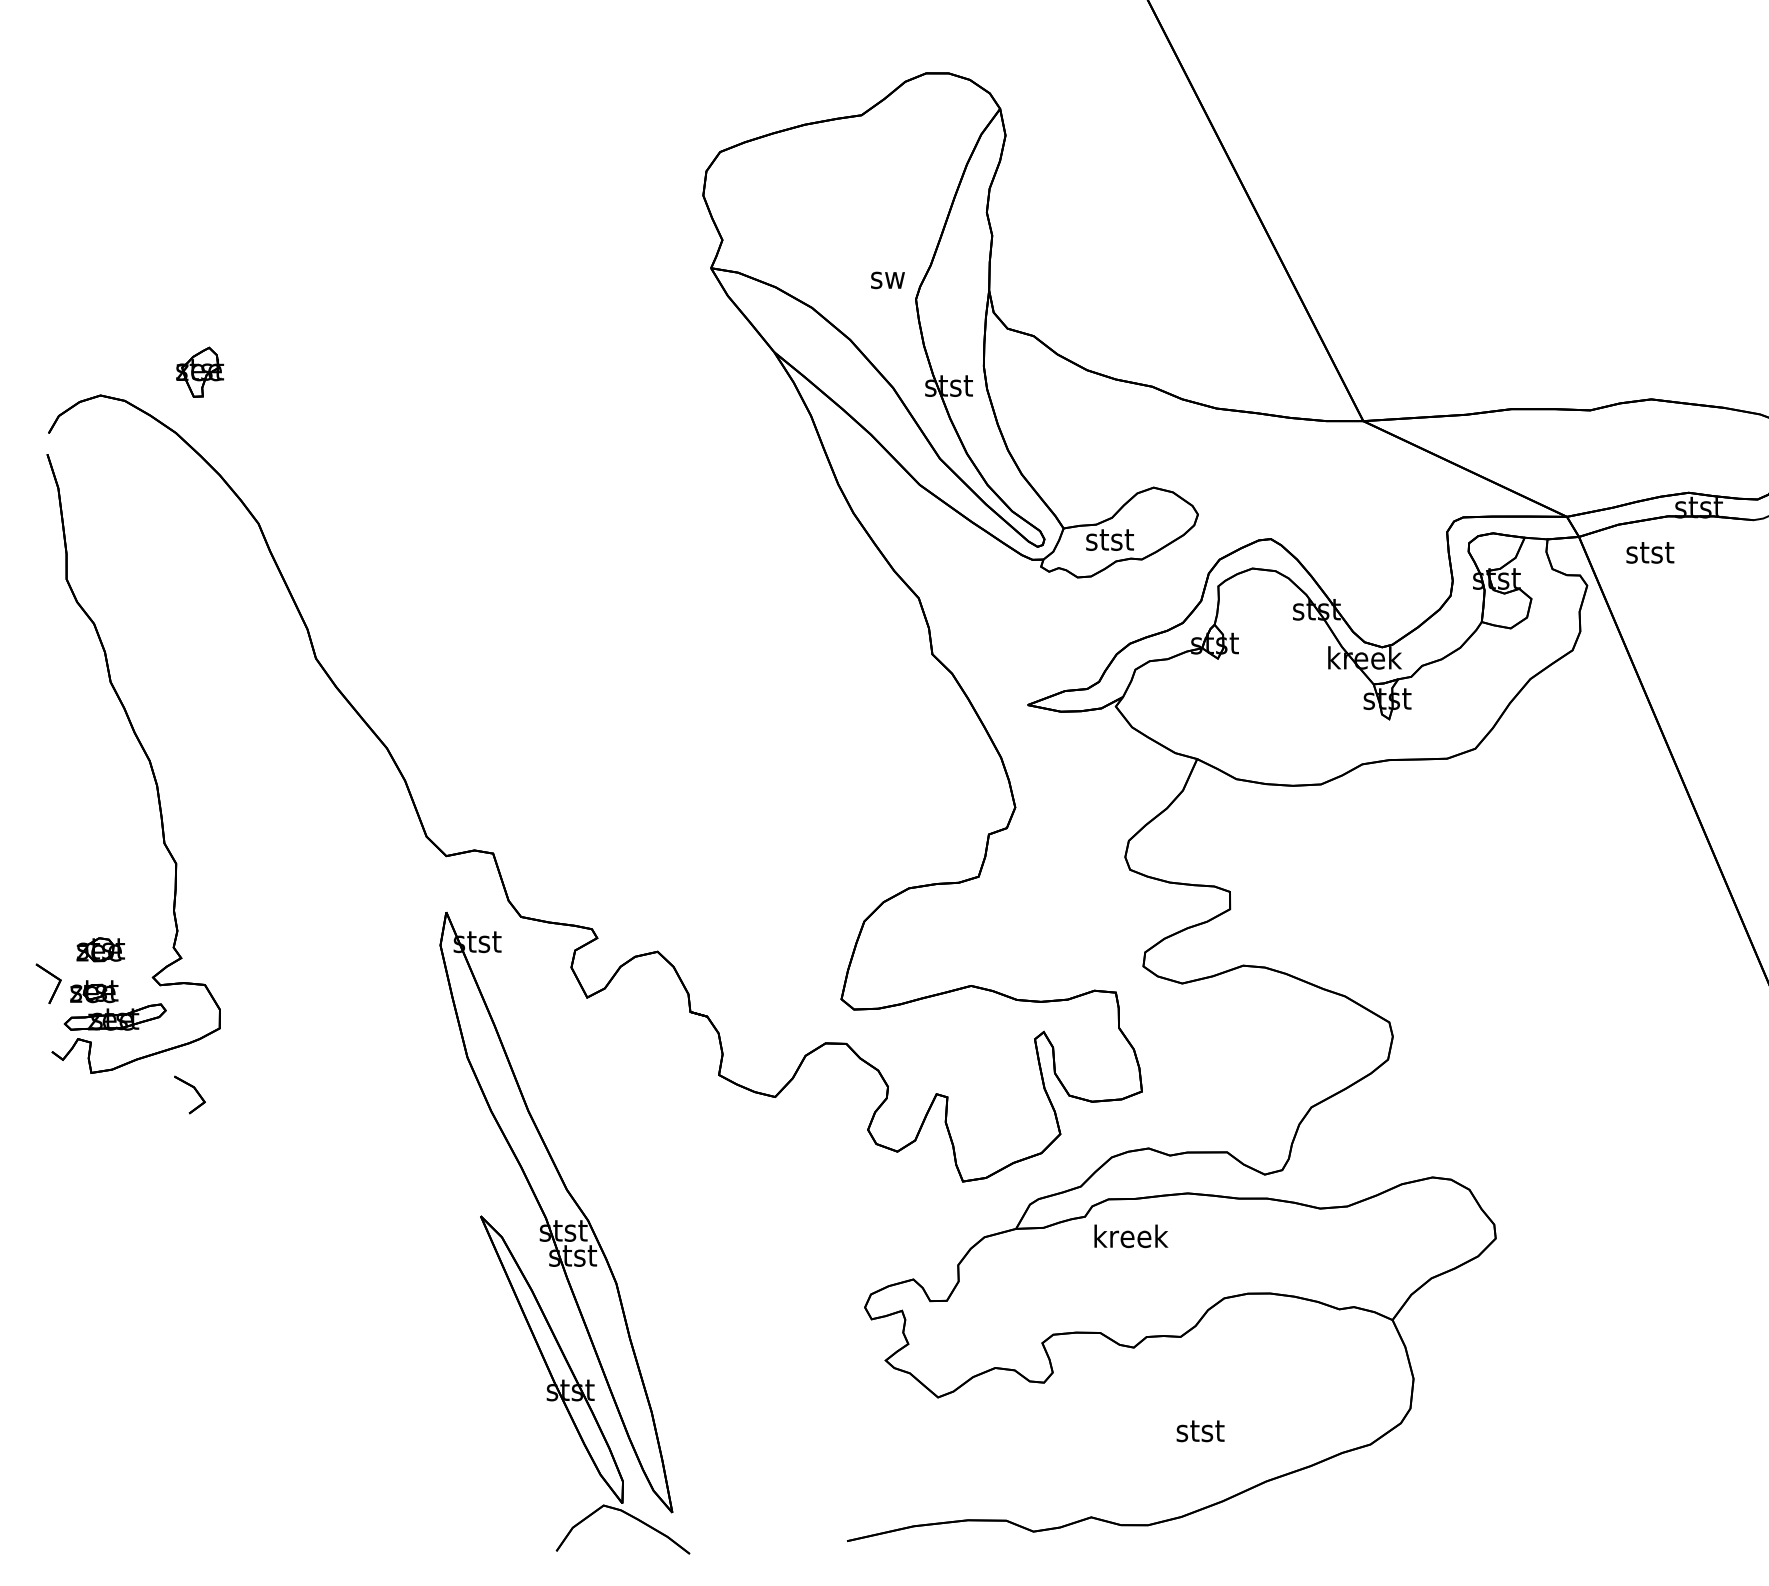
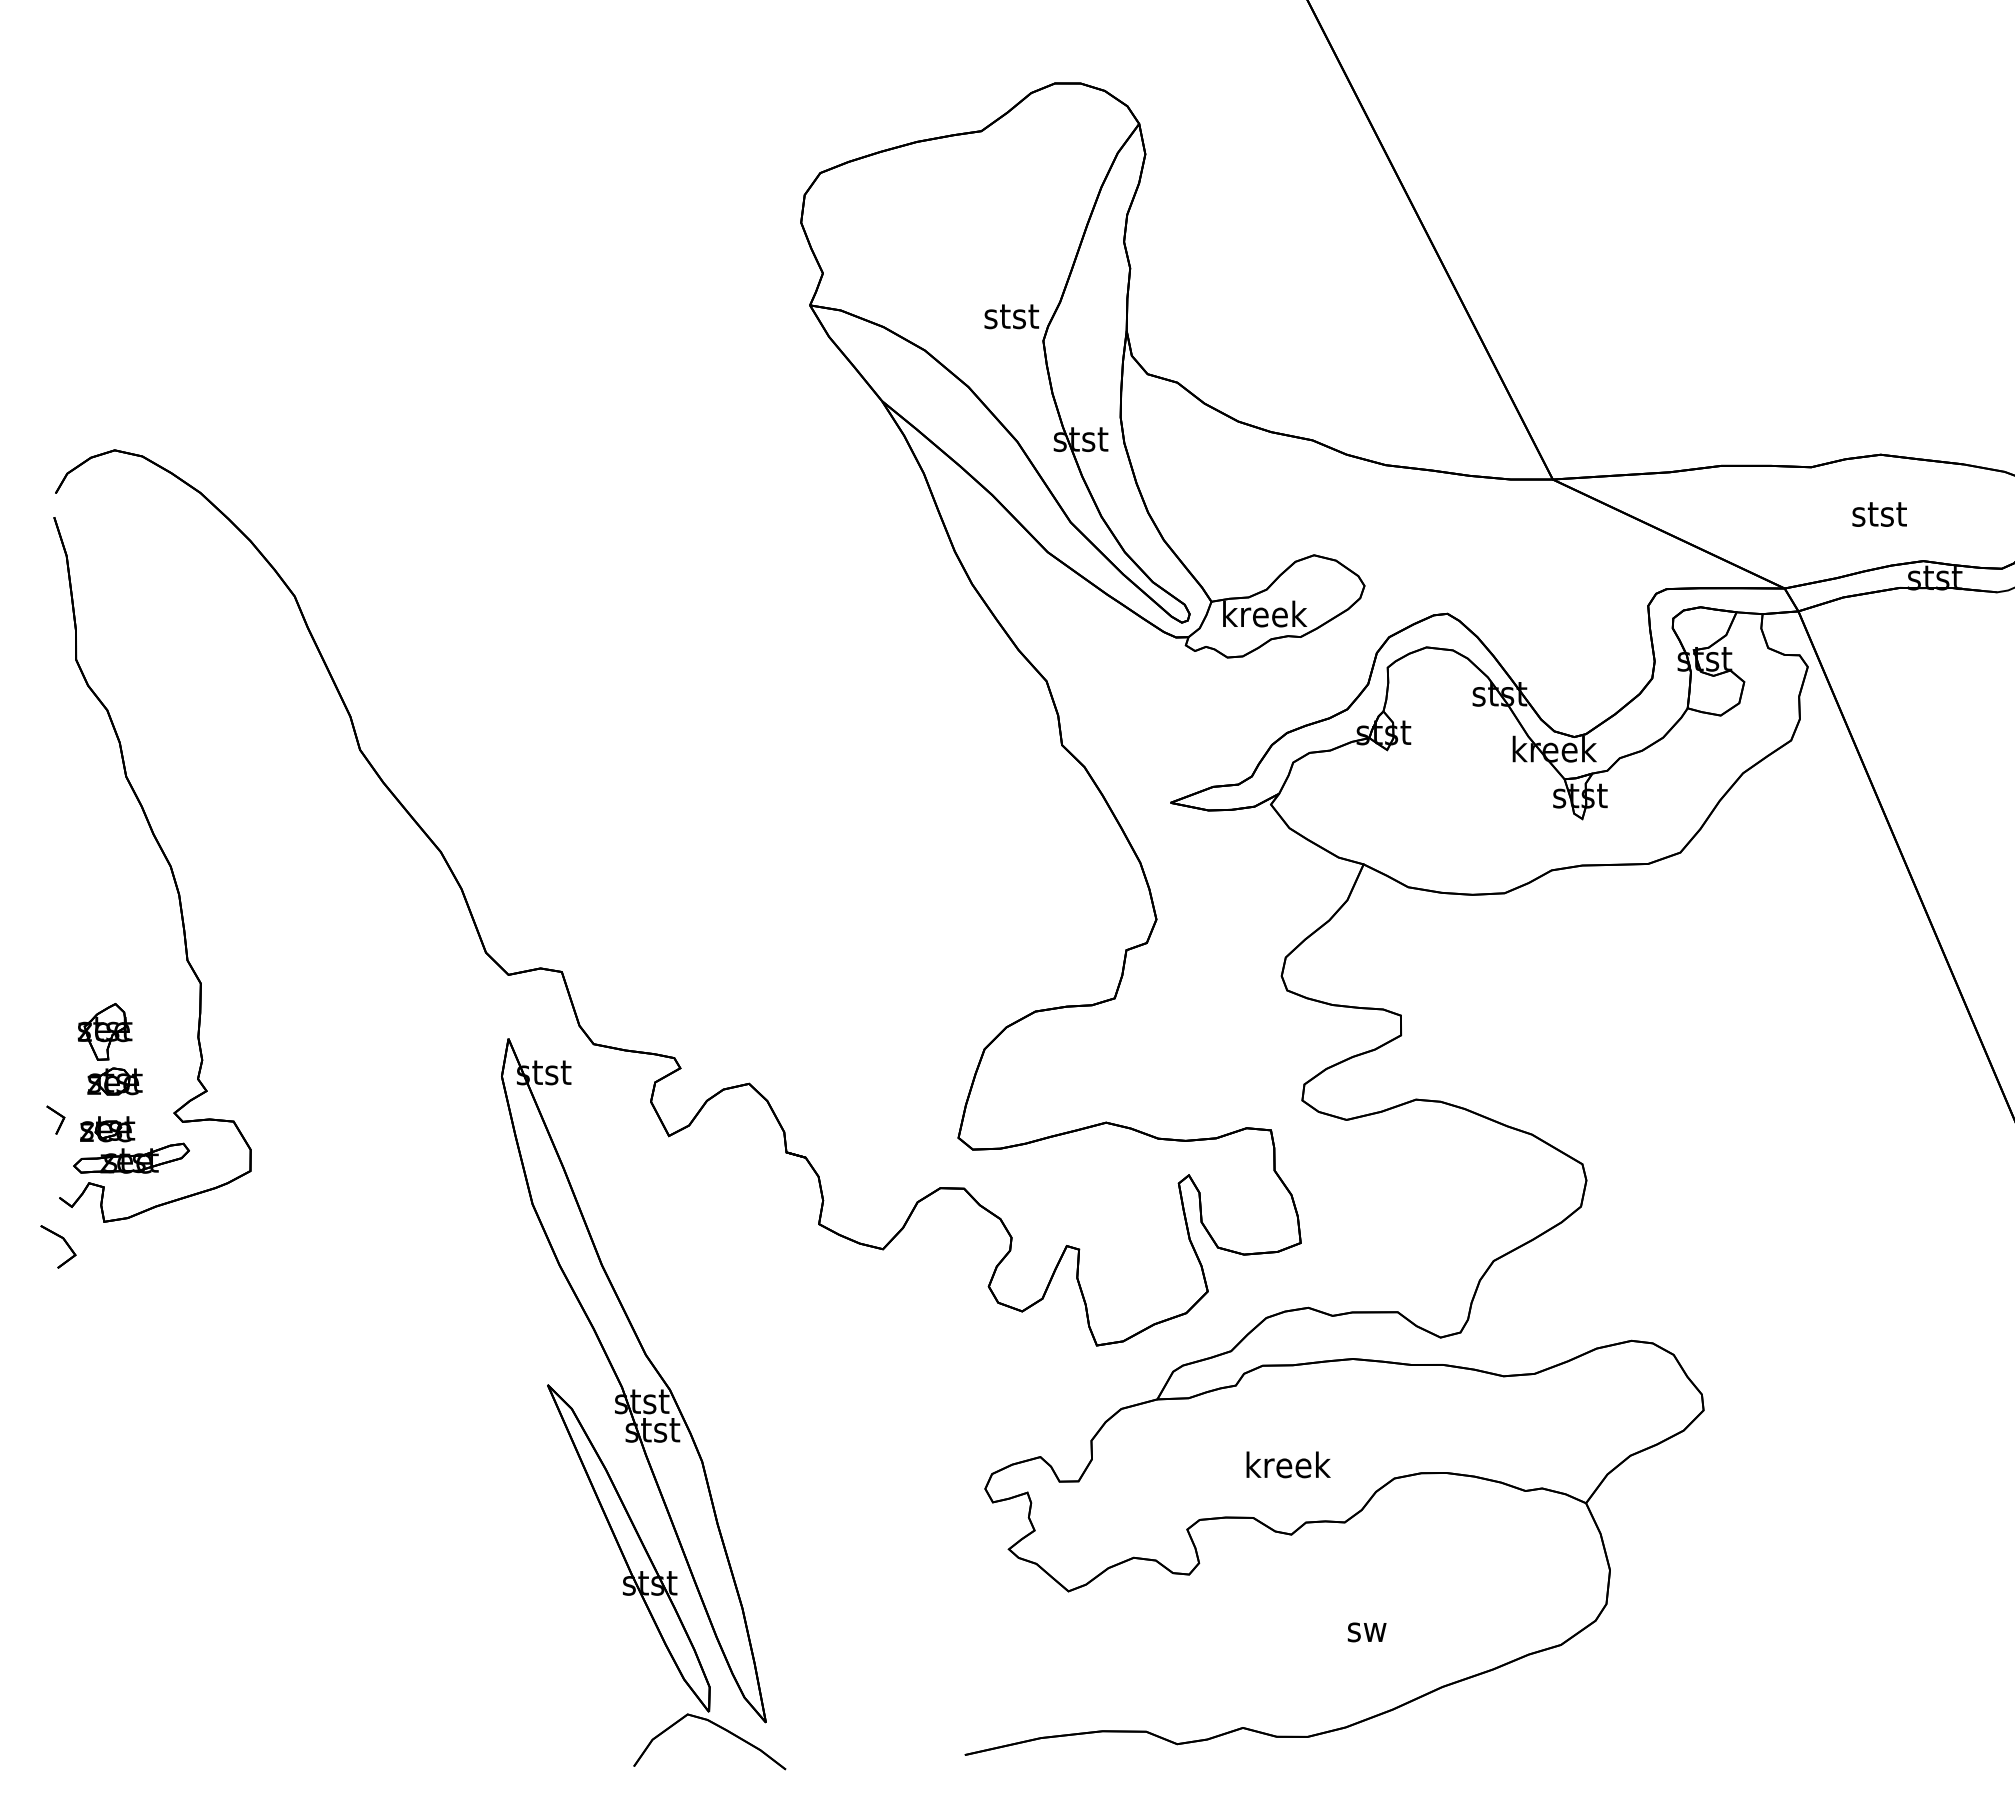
text: (888, 277) -> (1011, 316), sw -> stst
part: (199, 371) -> (104, 1031), moved
text: (1111, 538) -> (1265, 613), stst -> kreek
text: (1650, 552) -> (1879, 514), moved
part: (48, 983) -> (55, 1119), size x0.62
part: (196, 1091) -> (65, 1243), moved
text: (1131, 1236) -> (1288, 1464), moved
text: (1200, 1430) -> (1367, 1629), stst -> sw

